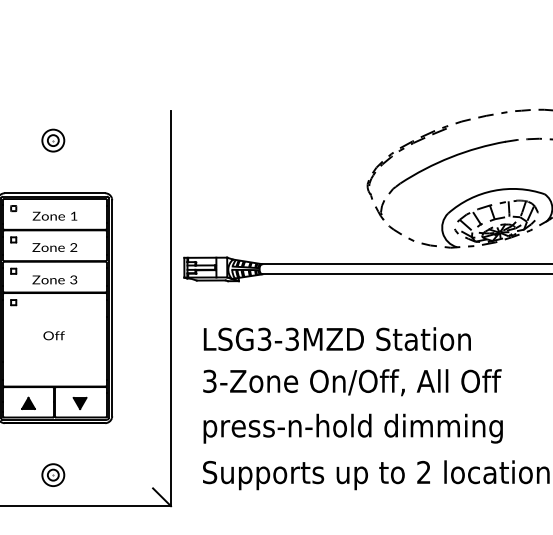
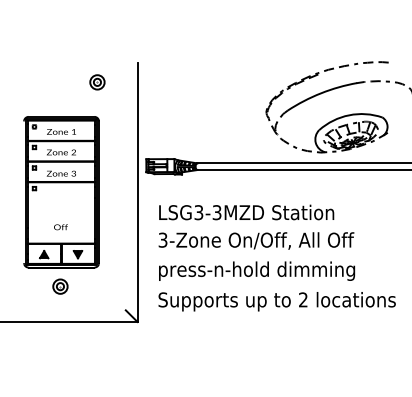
part: (53, 140) -> (97, 82), moved
text: (53, 336) -> (60, 227), moved
part: (53, 474) -> (60, 286), moved

